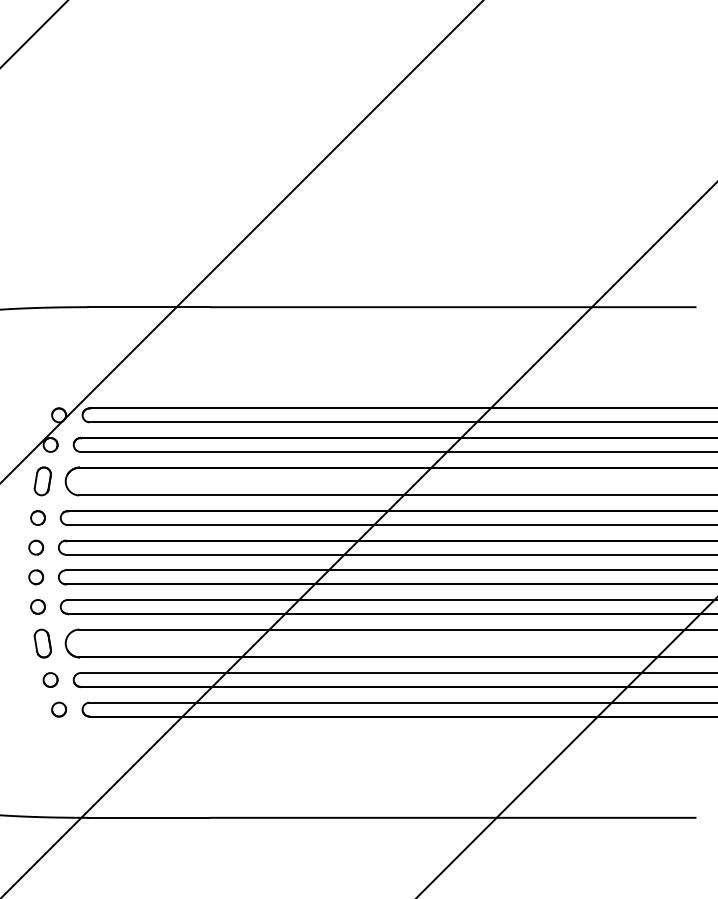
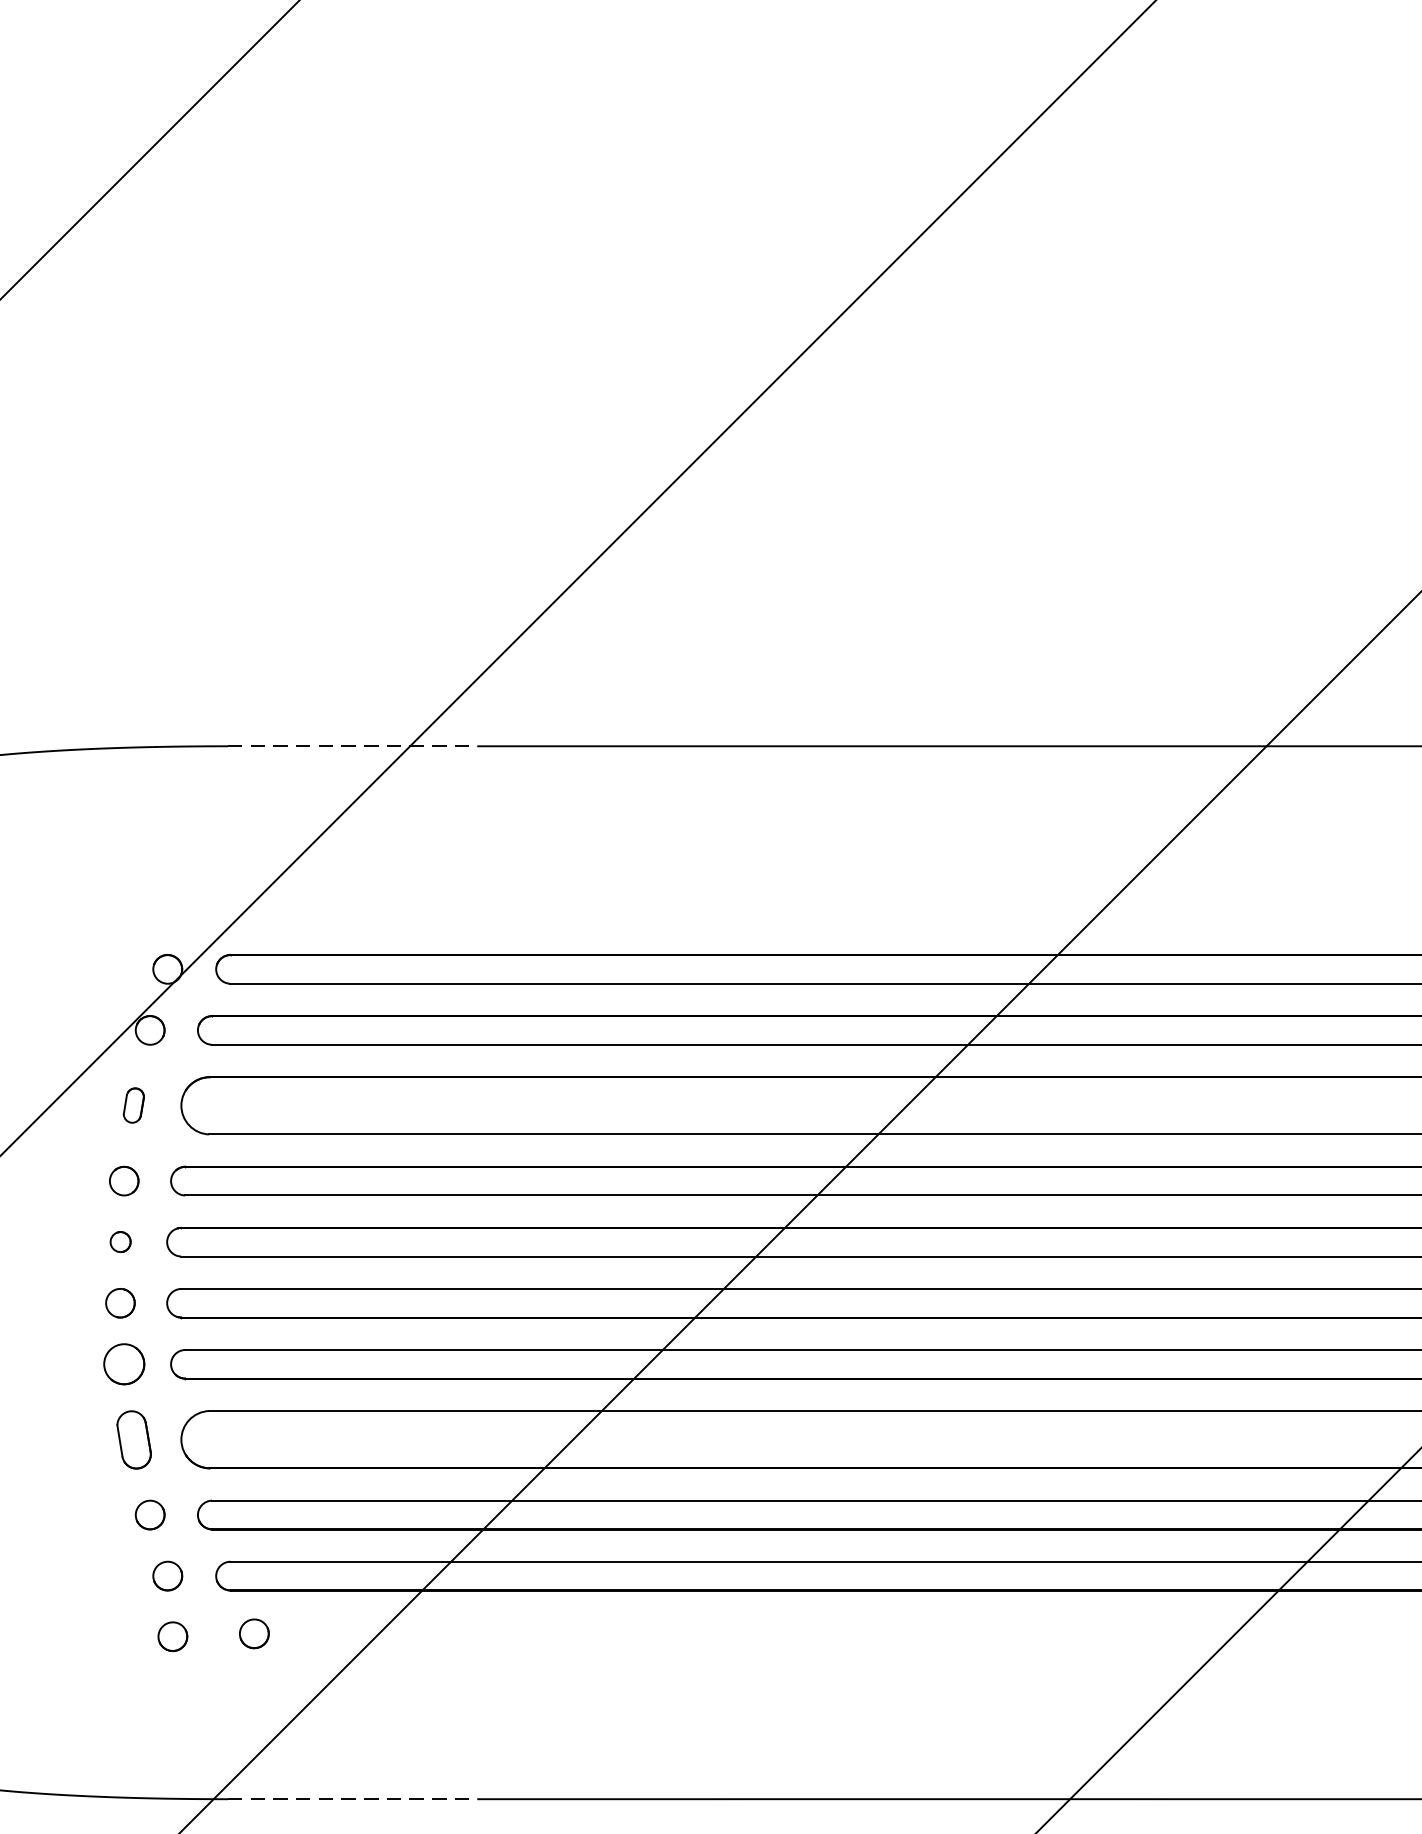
line: (149, 307) -> (354, 746), solid -> dashed
part: (42, 481) -> (133, 1105), size x0.6
part: (36, 547) -> (121, 1241), size x0.7
part: (37, 606) -> (123, 1363), size x1.4
part: (101, 737) -> (255, 1633), added
part: (61, 738) -> (172, 1635), added
line: (149, 817) -> (354, 1798), solid -> dashed

